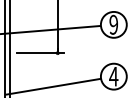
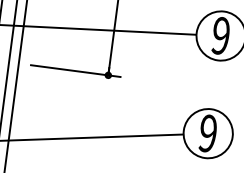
text: (113, 76) -> (207, 133), 4 -> 9

